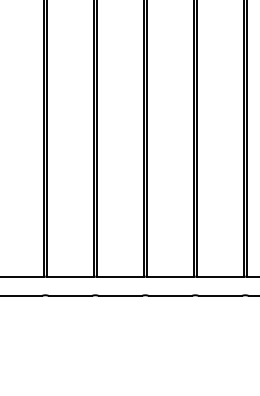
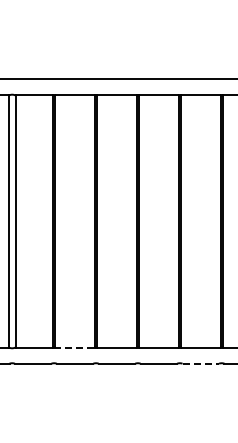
line: (69, 276) -> (74, 347), solid -> dashed
line: (221, 295) -> (201, 363), solid -> dashed

